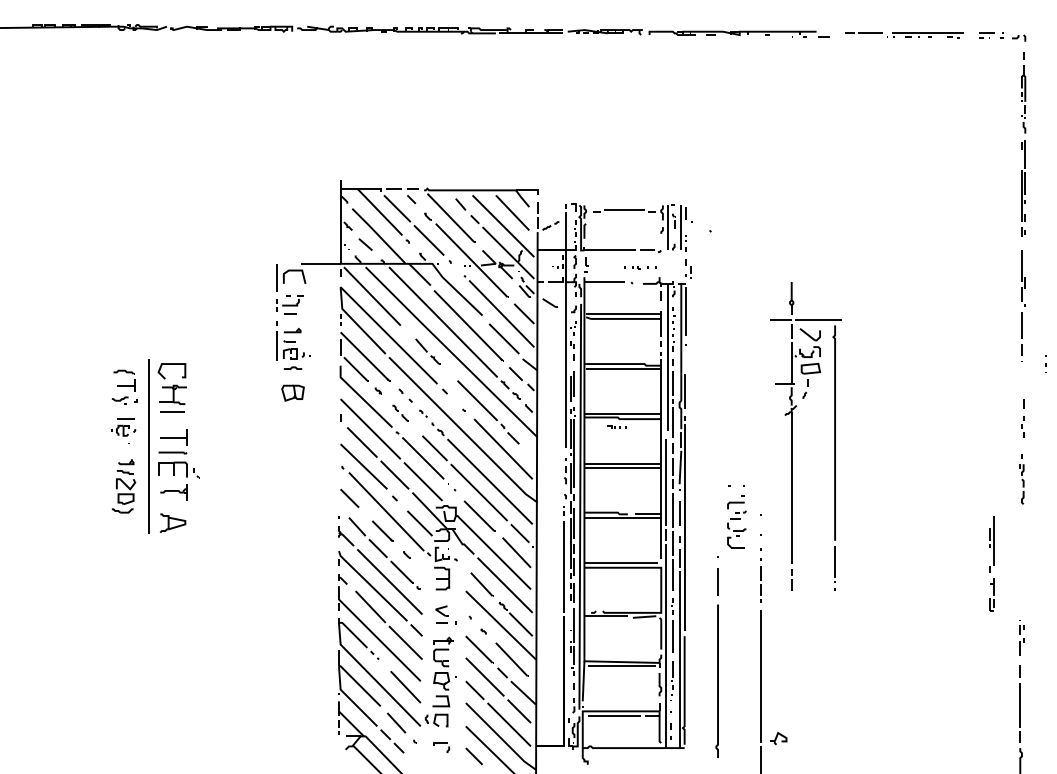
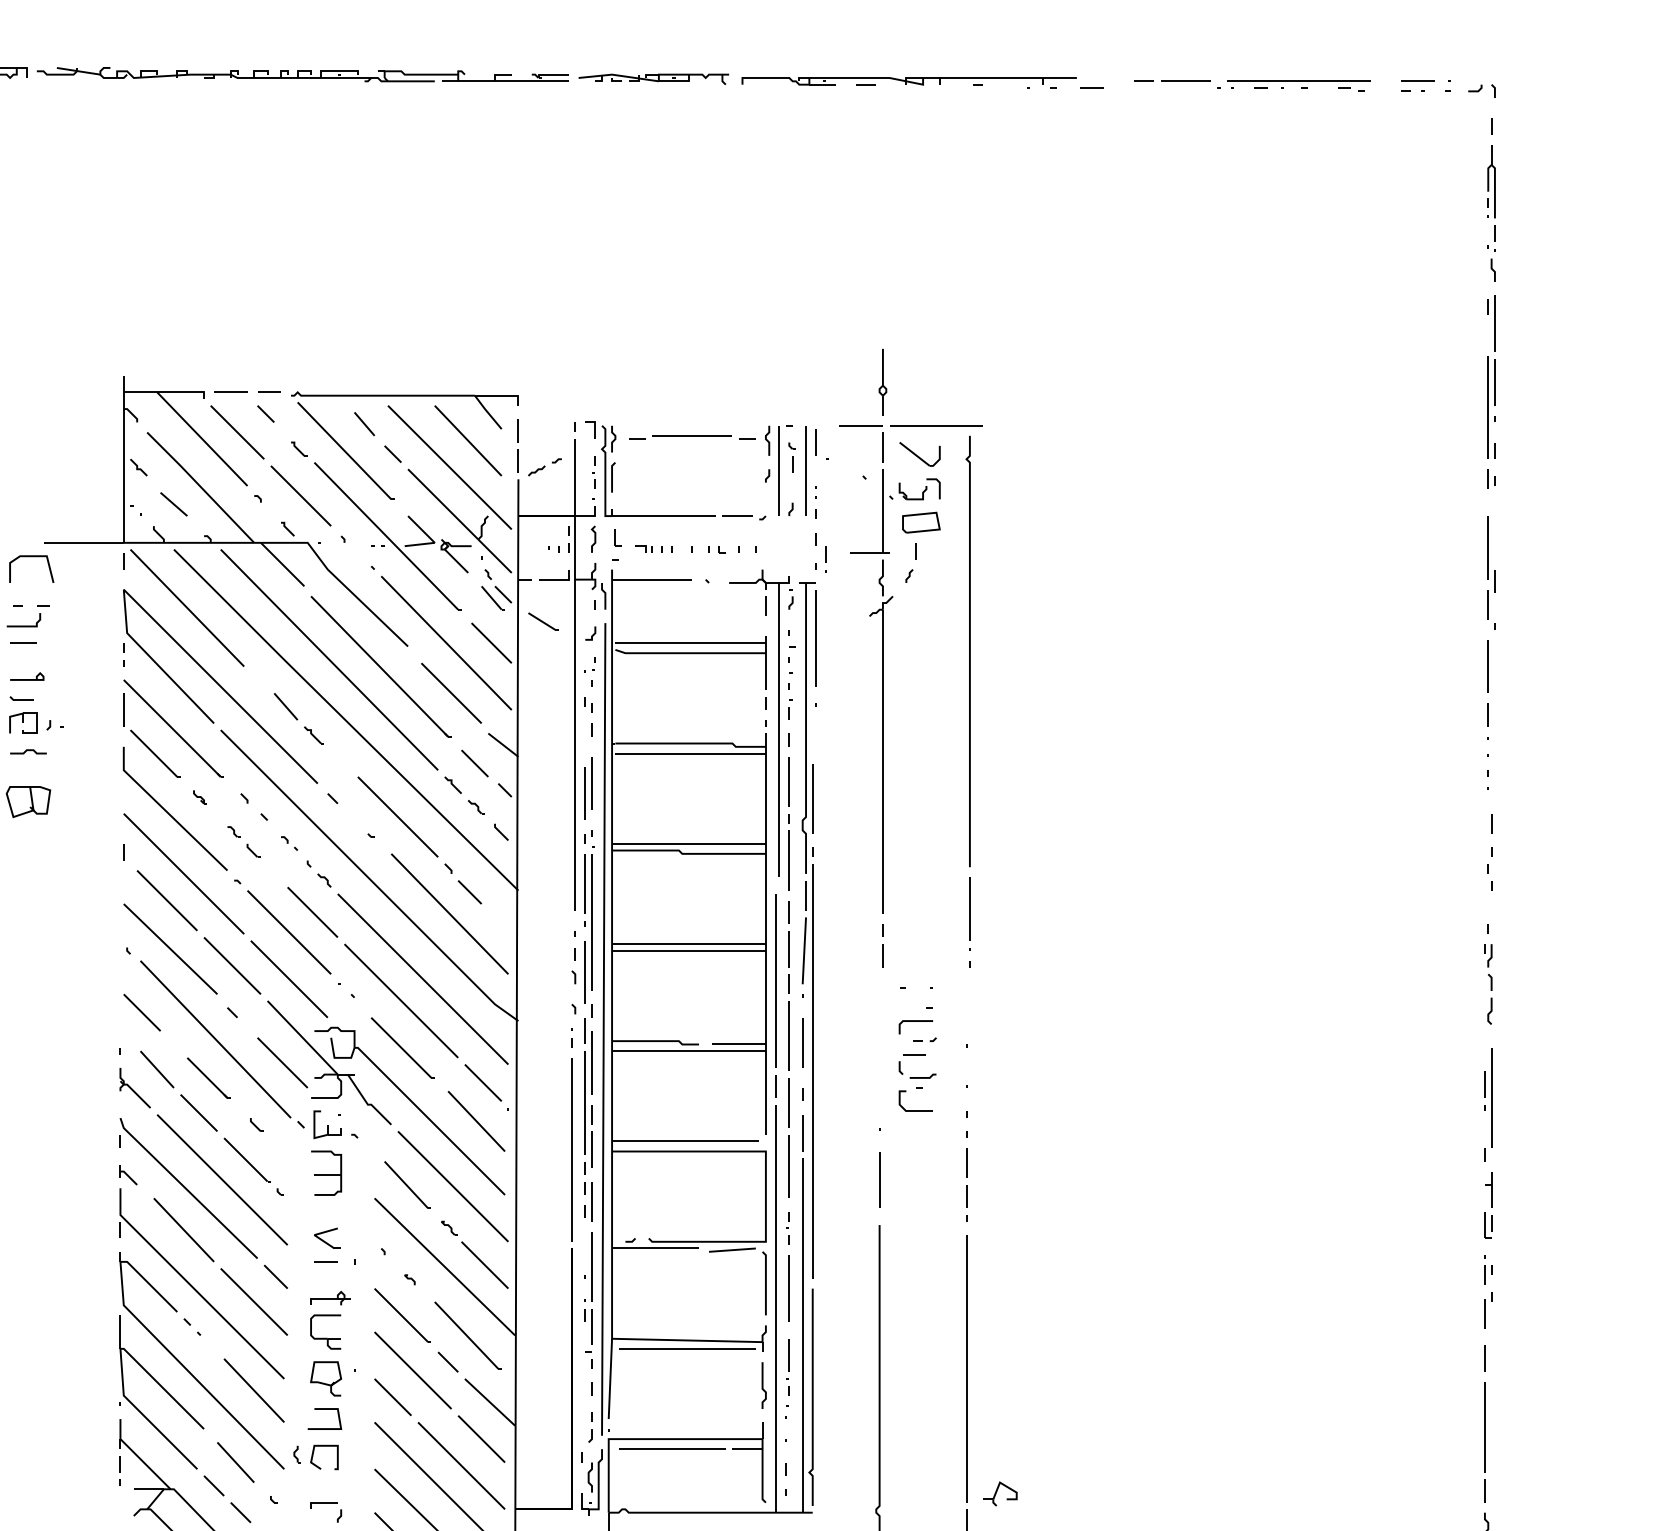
part: (1045, 363) -> (1487, 770), moved
part: (616, 426) -> (654, 548), moved
part: (792, 436) -> (884, 658), moved
part: (991, 563) -> (1487, 1142), moved

